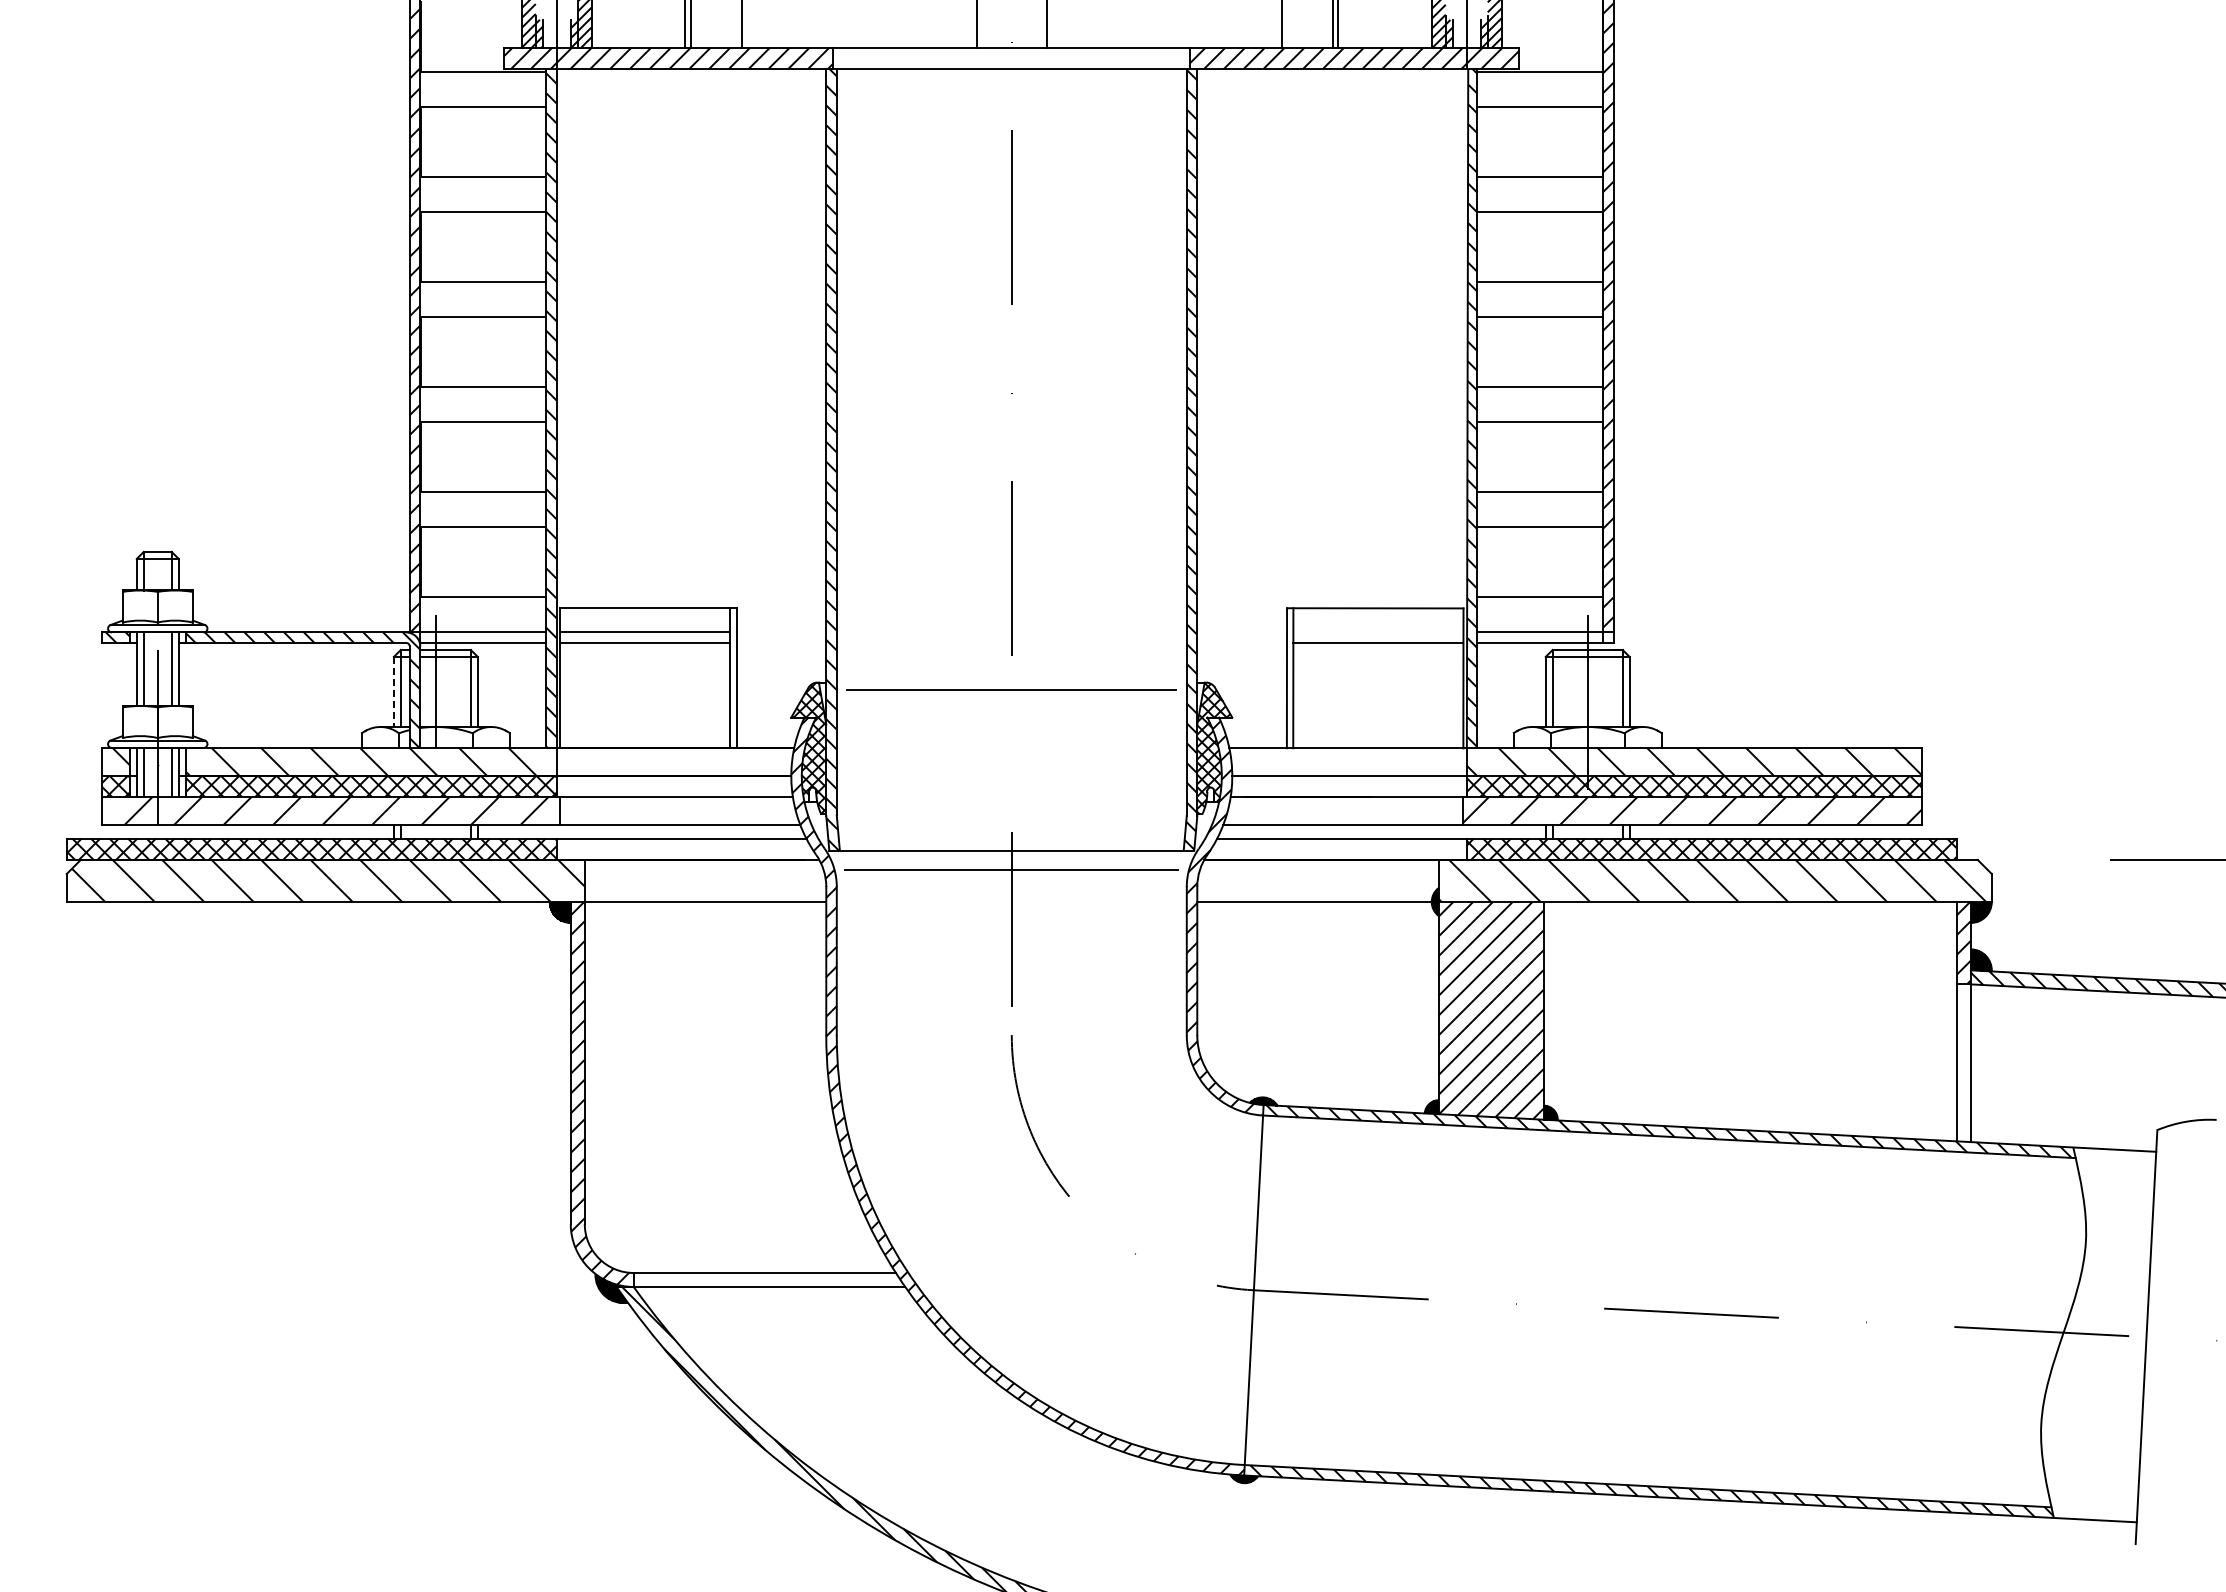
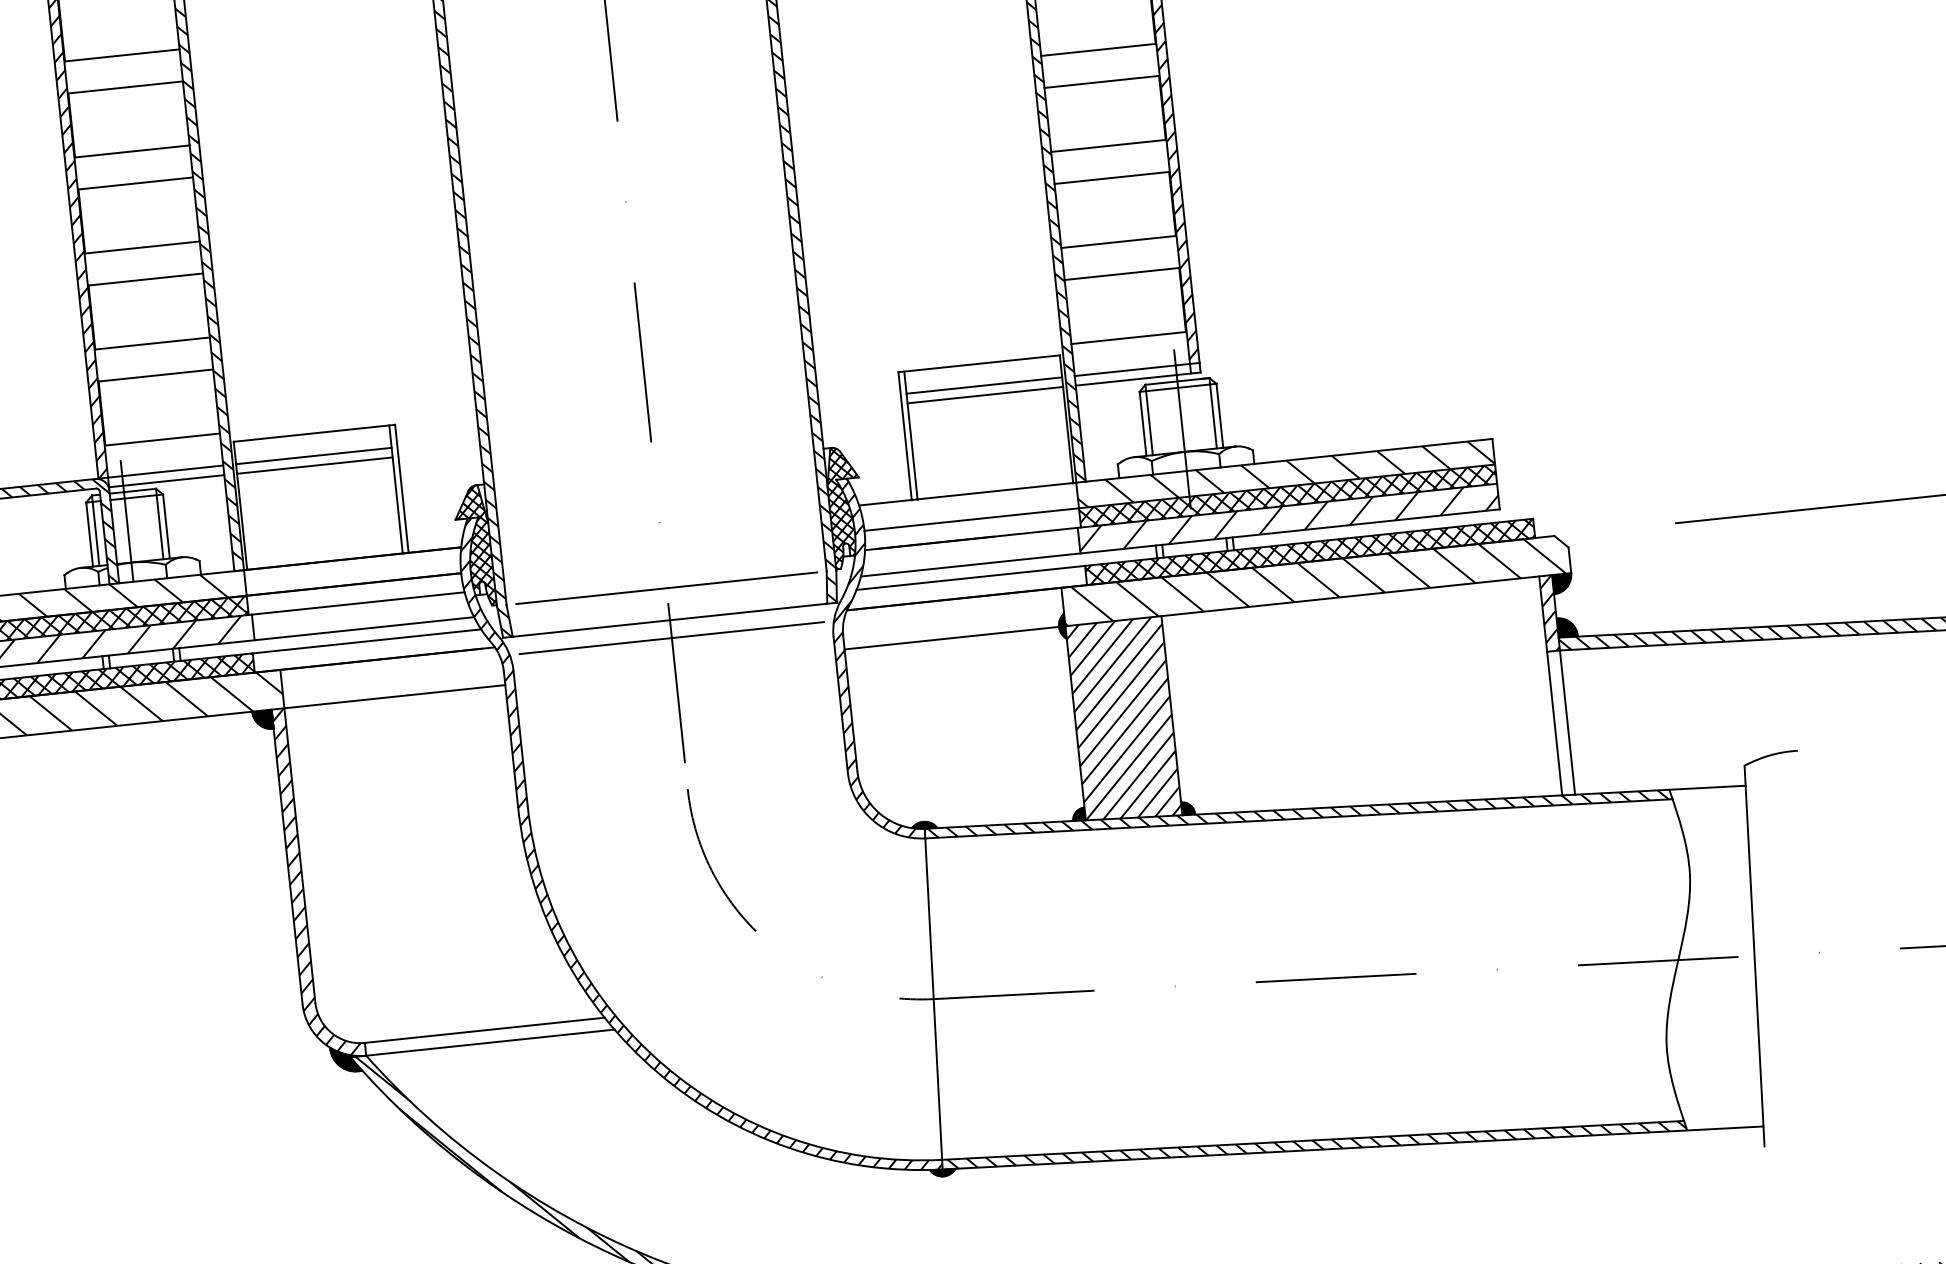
line: (1378, 632) -> (984, 385), added
line: (1011, 689) -> (666, 588), moved
line: (393, 692) -> (89, 535), dashed -> solid

